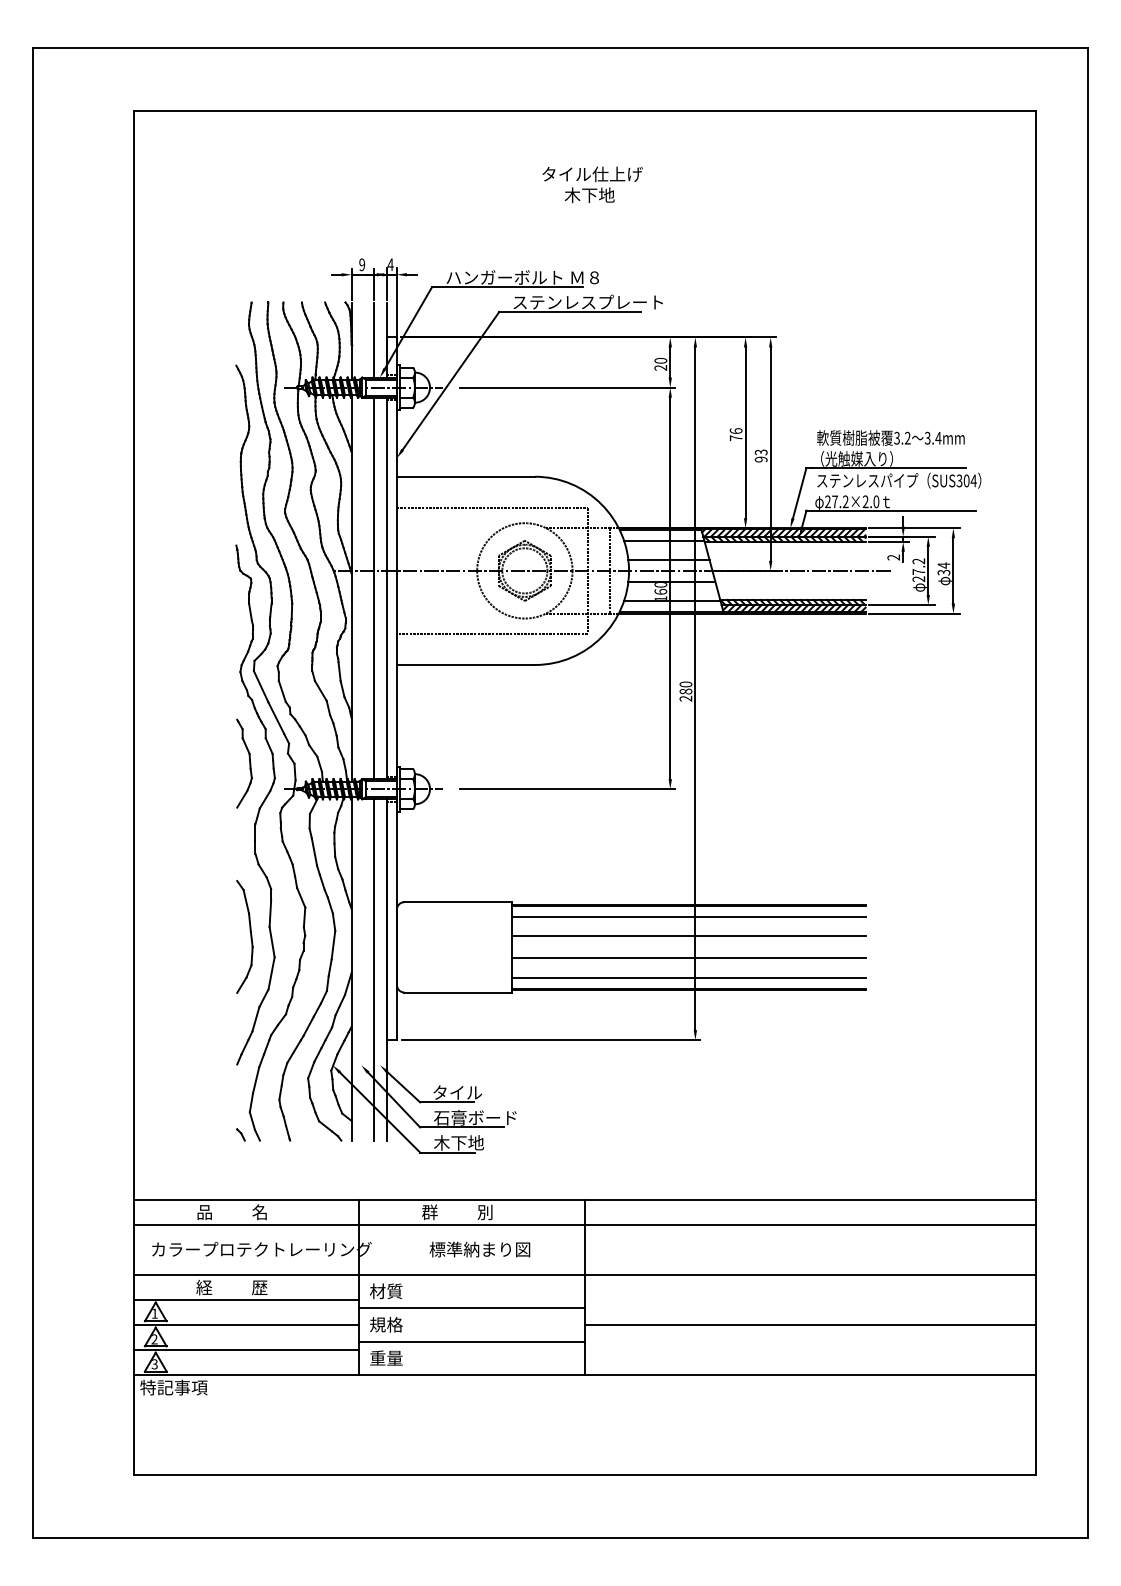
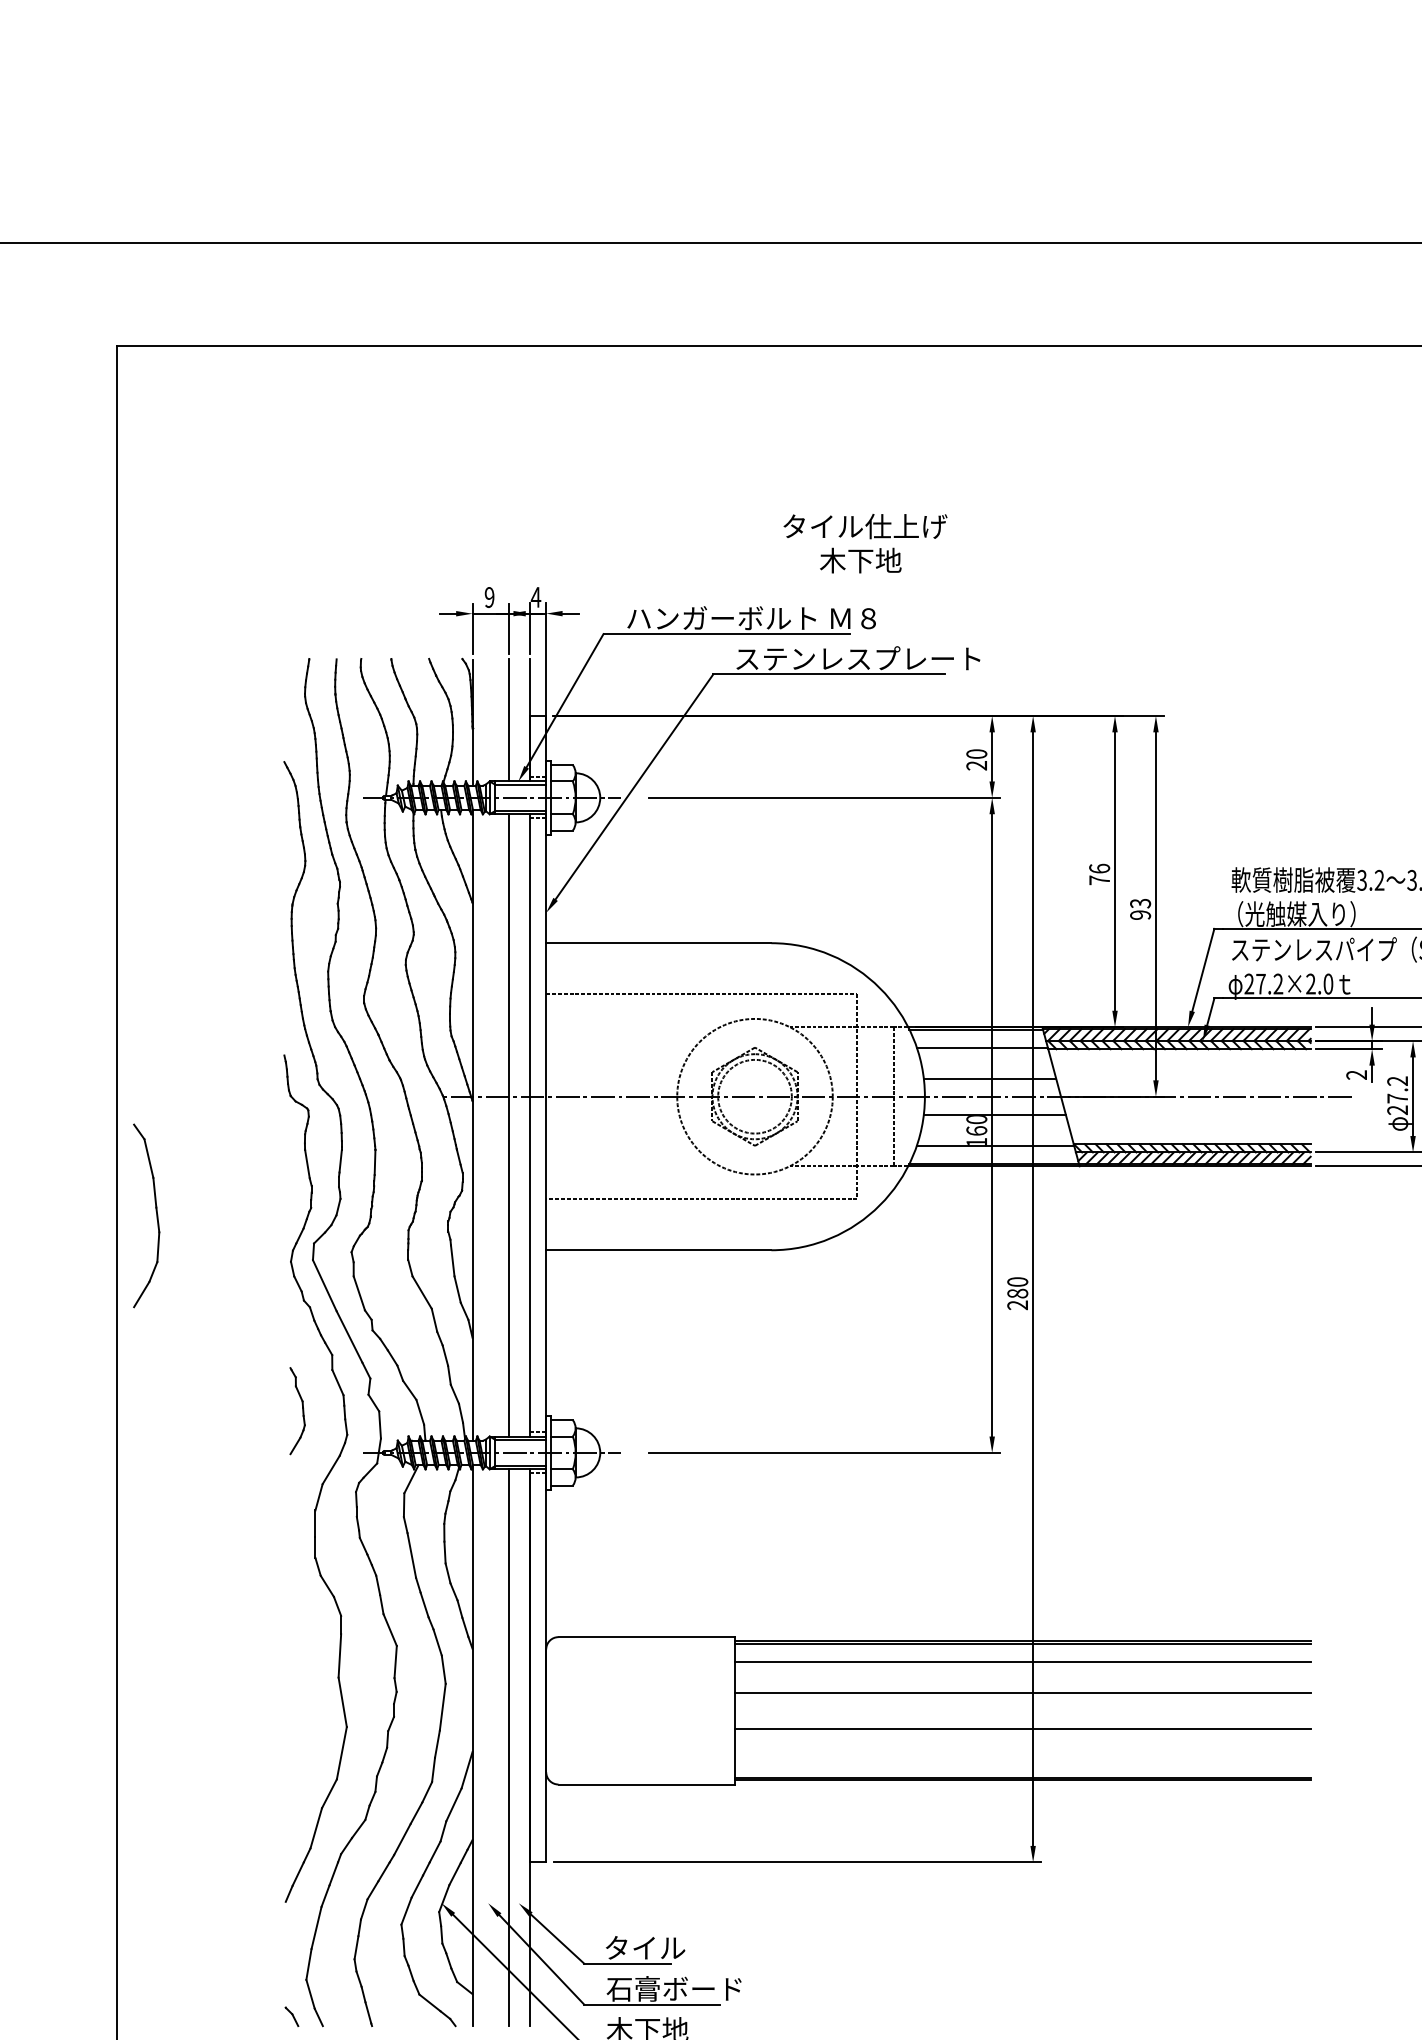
text: (592, 184) -> (865, 543), moved
part: (244, 763) -> (297, 1410), size x0.6
part: (244, 936) -> (145, 1215), moved
line: (688, 977) -> (1021, 1760), removed

